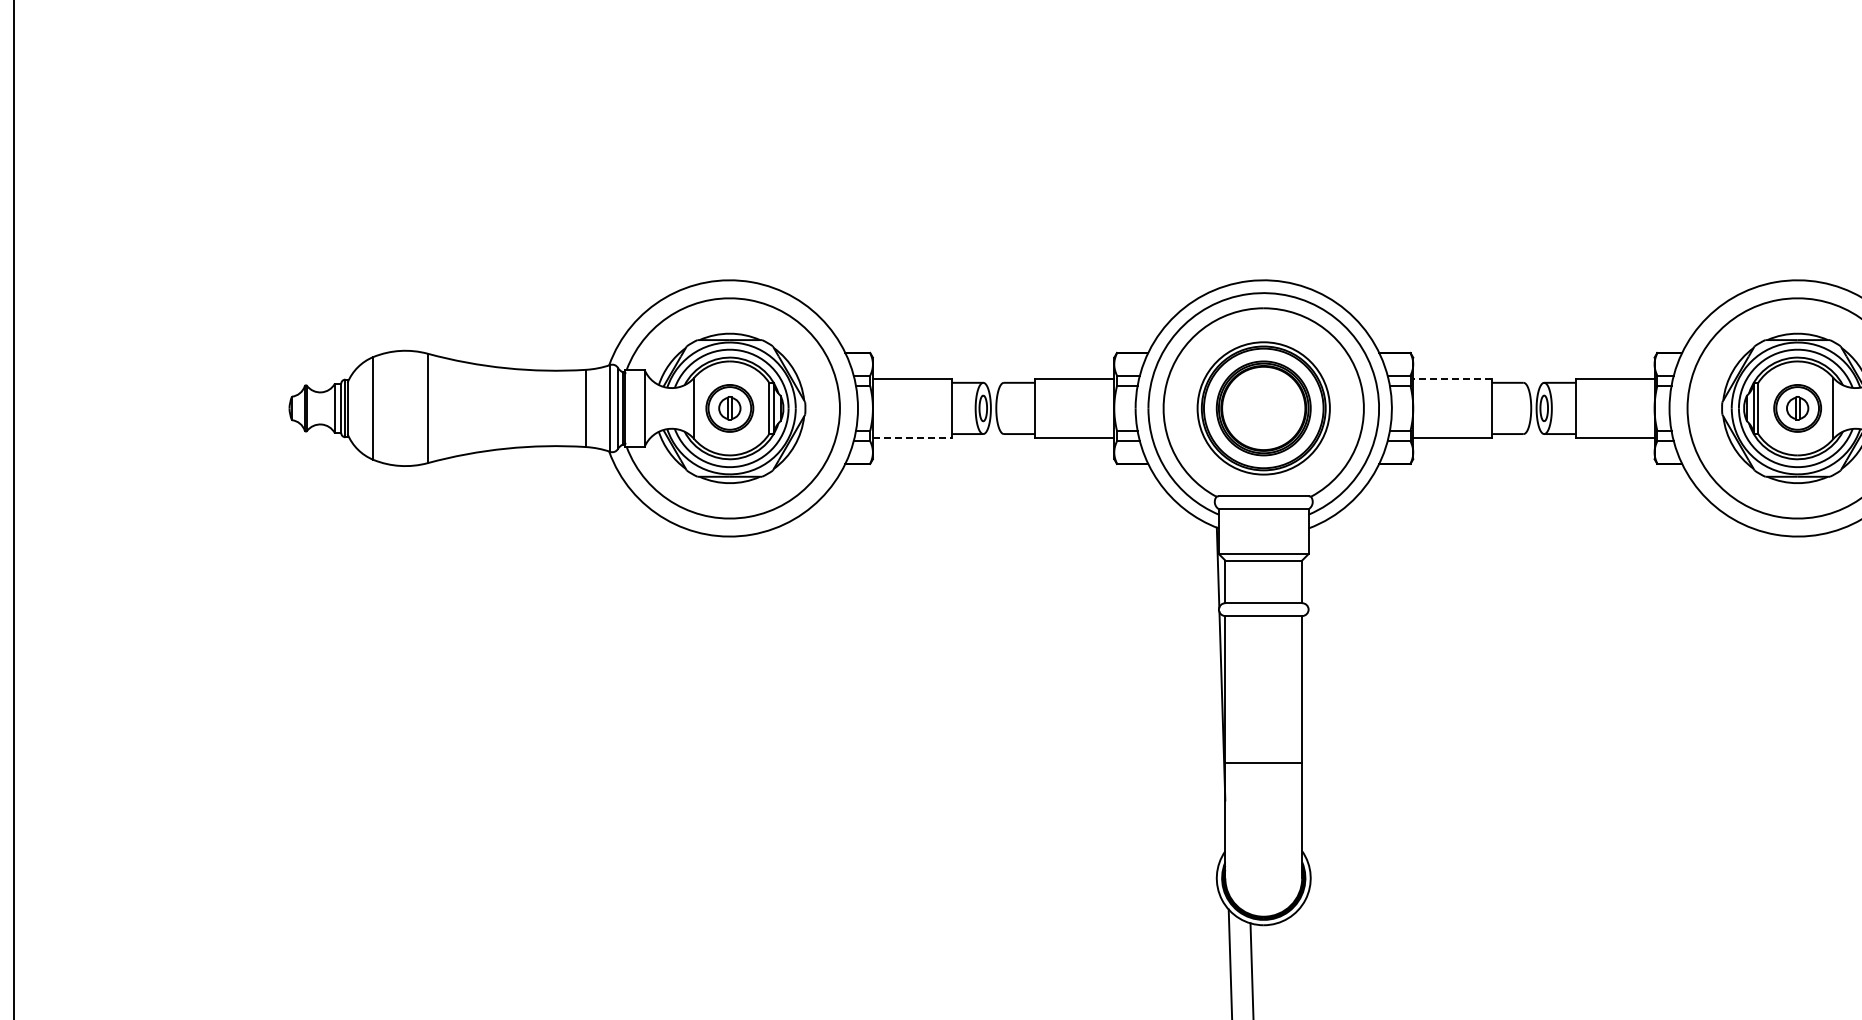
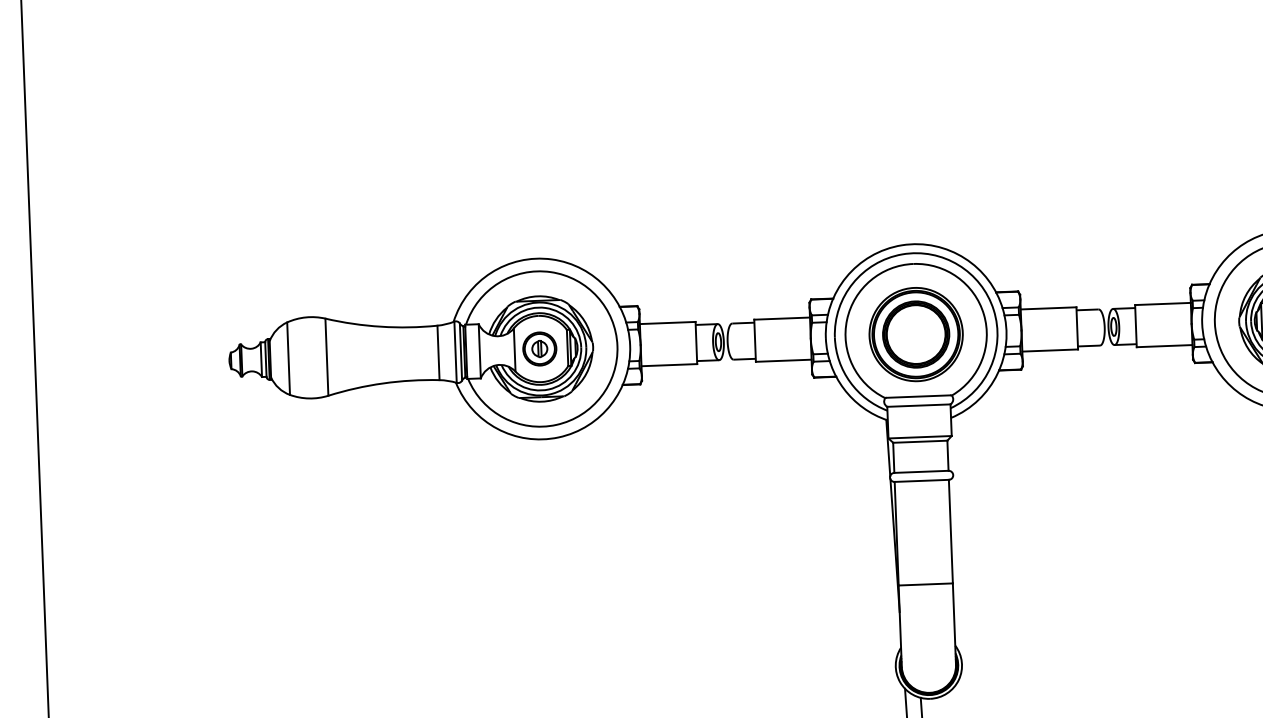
line: (1452, 378) -> (1048, 308), dashed -> solid
line: (912, 438) -> (669, 365), dashed -> solid

